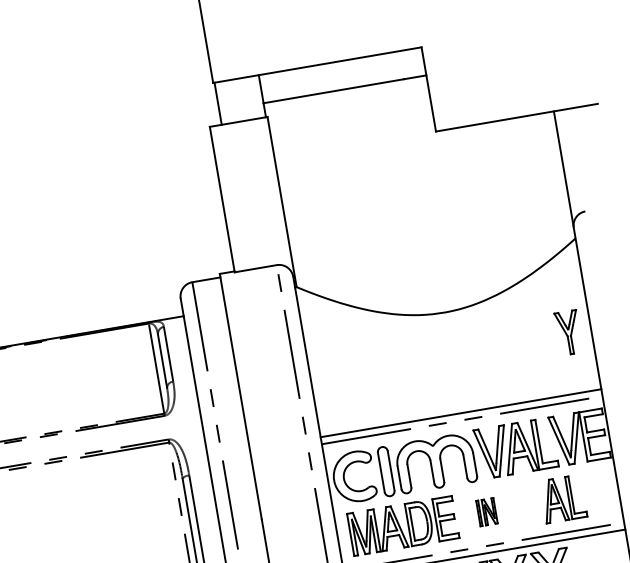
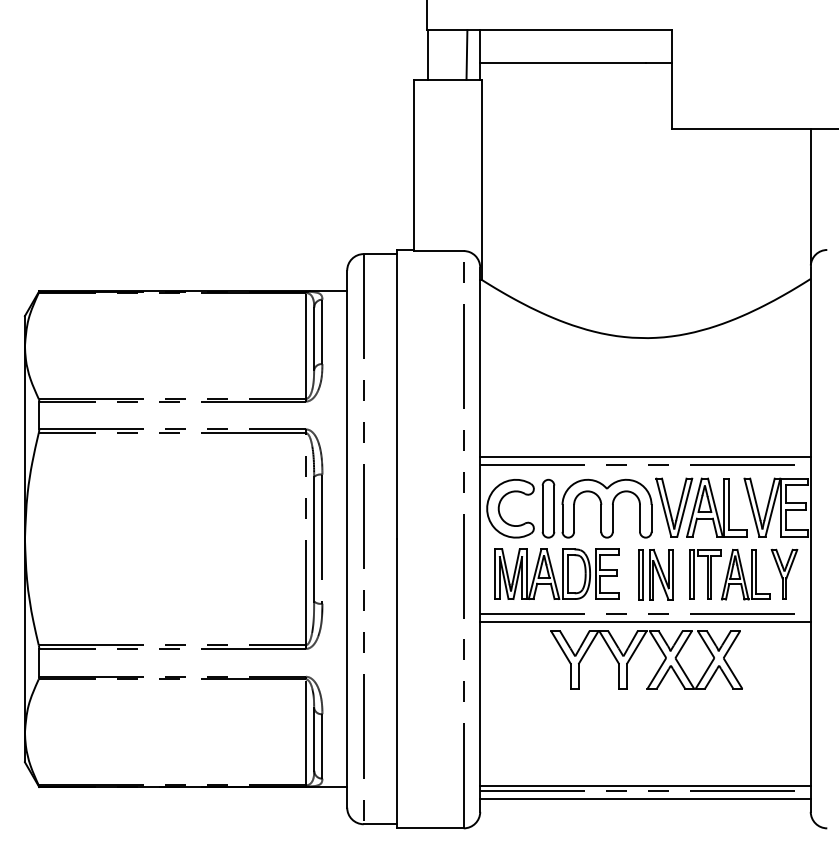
line: (250, 97) -> (466, 54), added
part: (568, 331) -> (784, 573), moved
part: (529, 504) -> (705, 574), added
part: (486, 511) -> (655, 574), size x1.67

